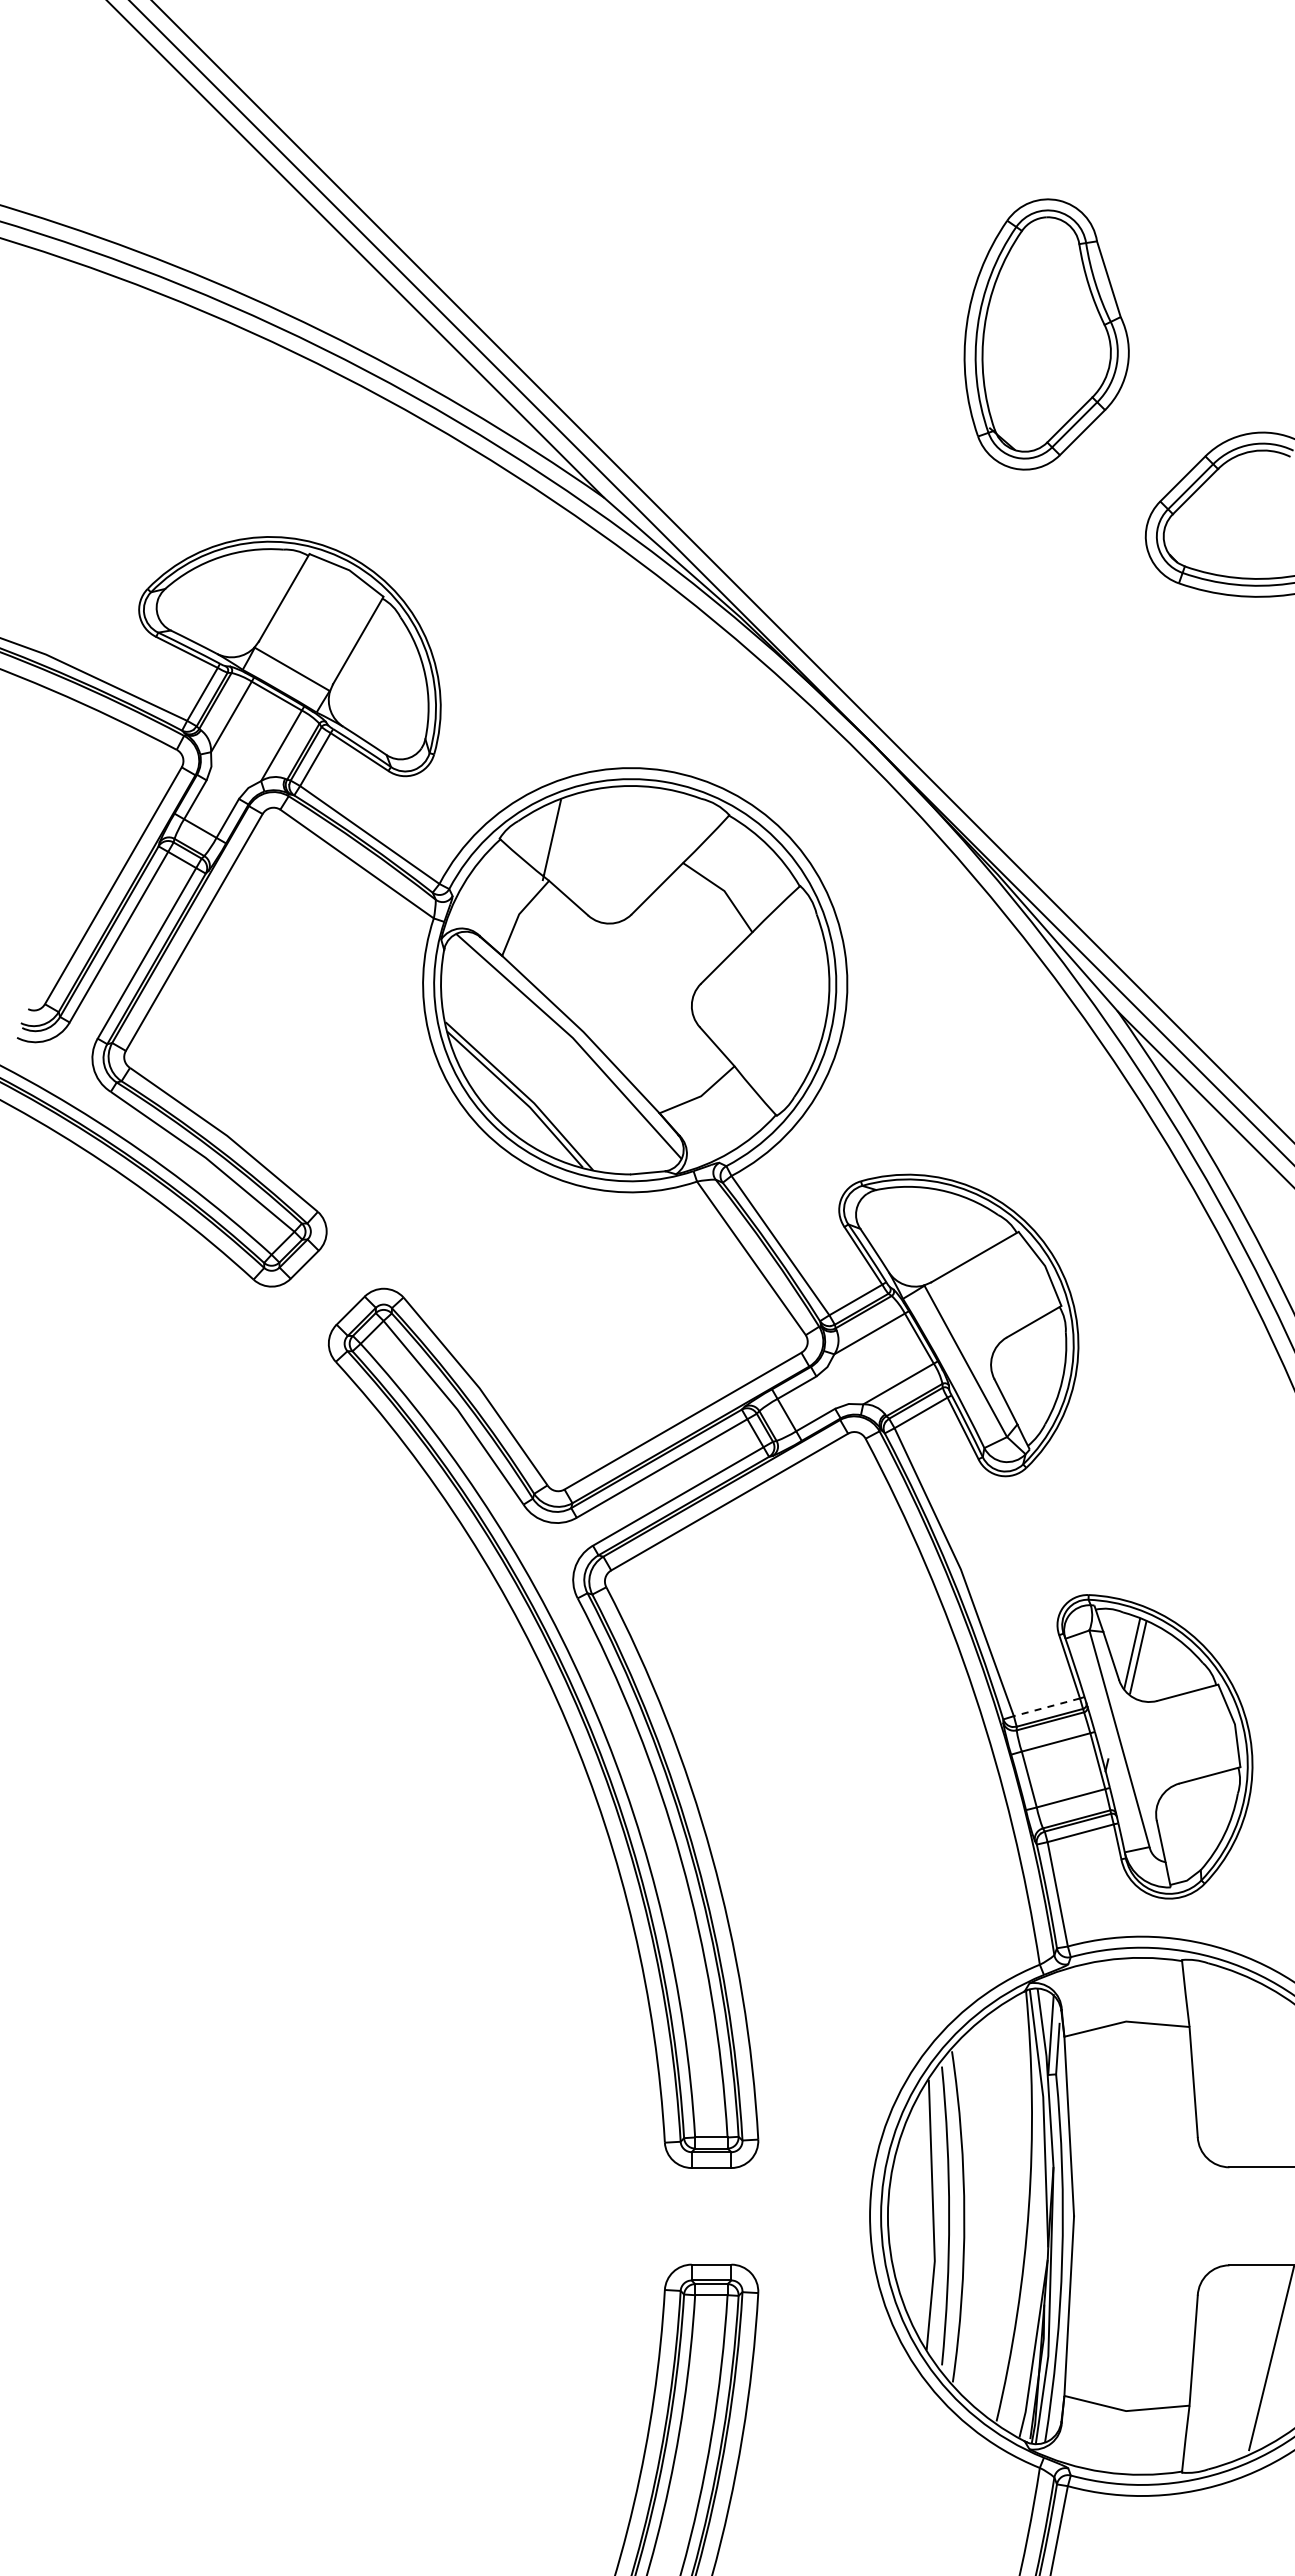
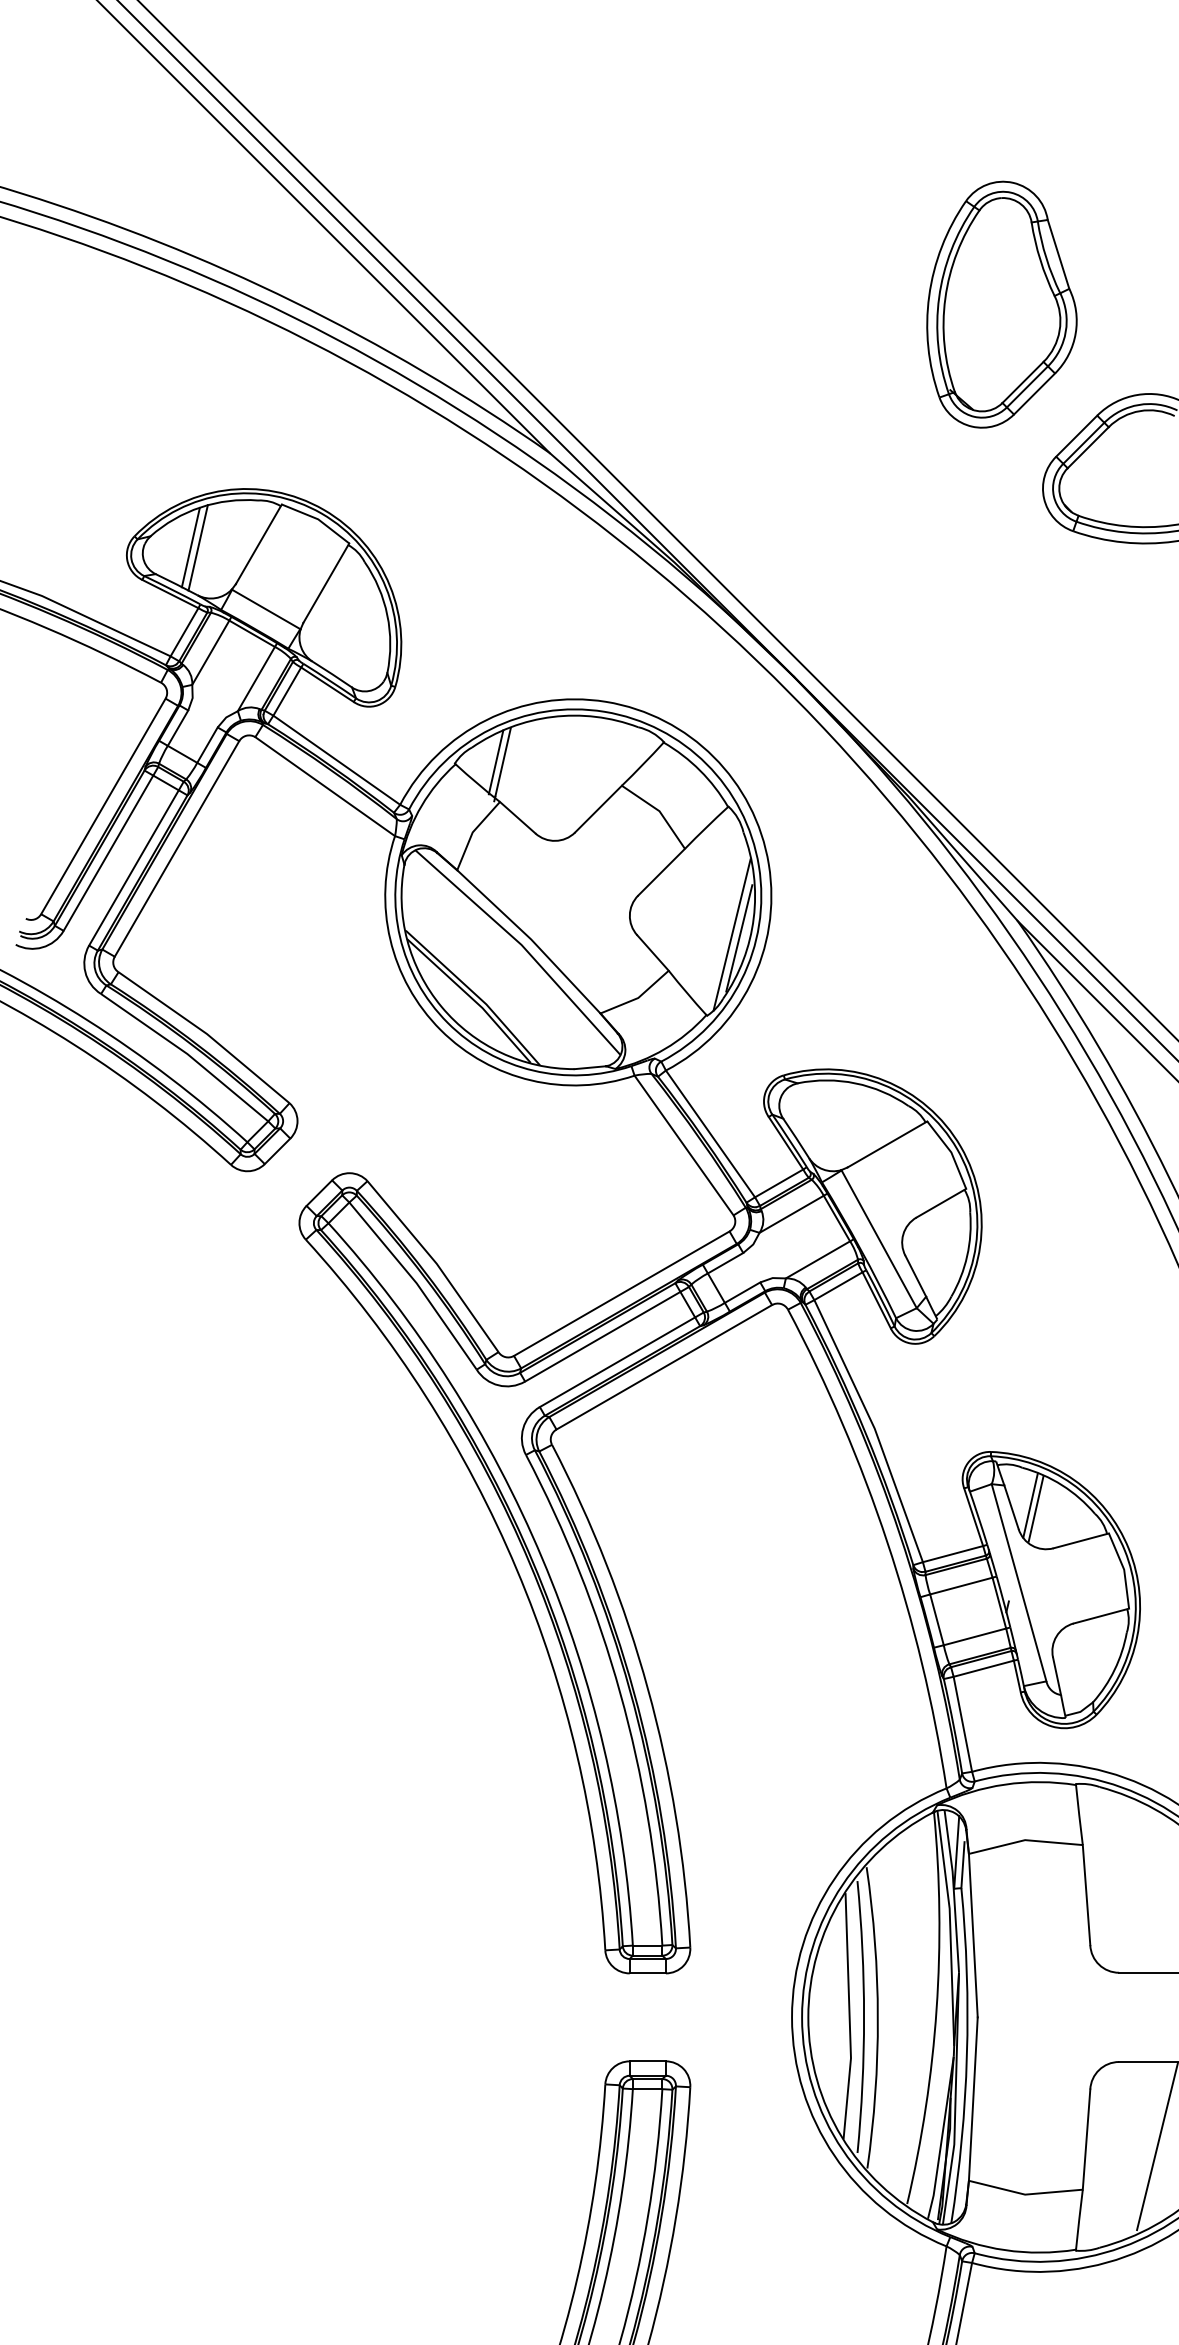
part: (1046, 334) -> (1001, 304), moved
line: (209, 601) -> (190, 547), added
line: (217, 601) -> (198, 547), added
line: (544, 837) -> (495, 762), added
line: (803, 1026) -> (731, 934), added
line: (811, 1030) -> (738, 938), added
line: (1046, 1707) -> (952, 1554), dashed -> solid

